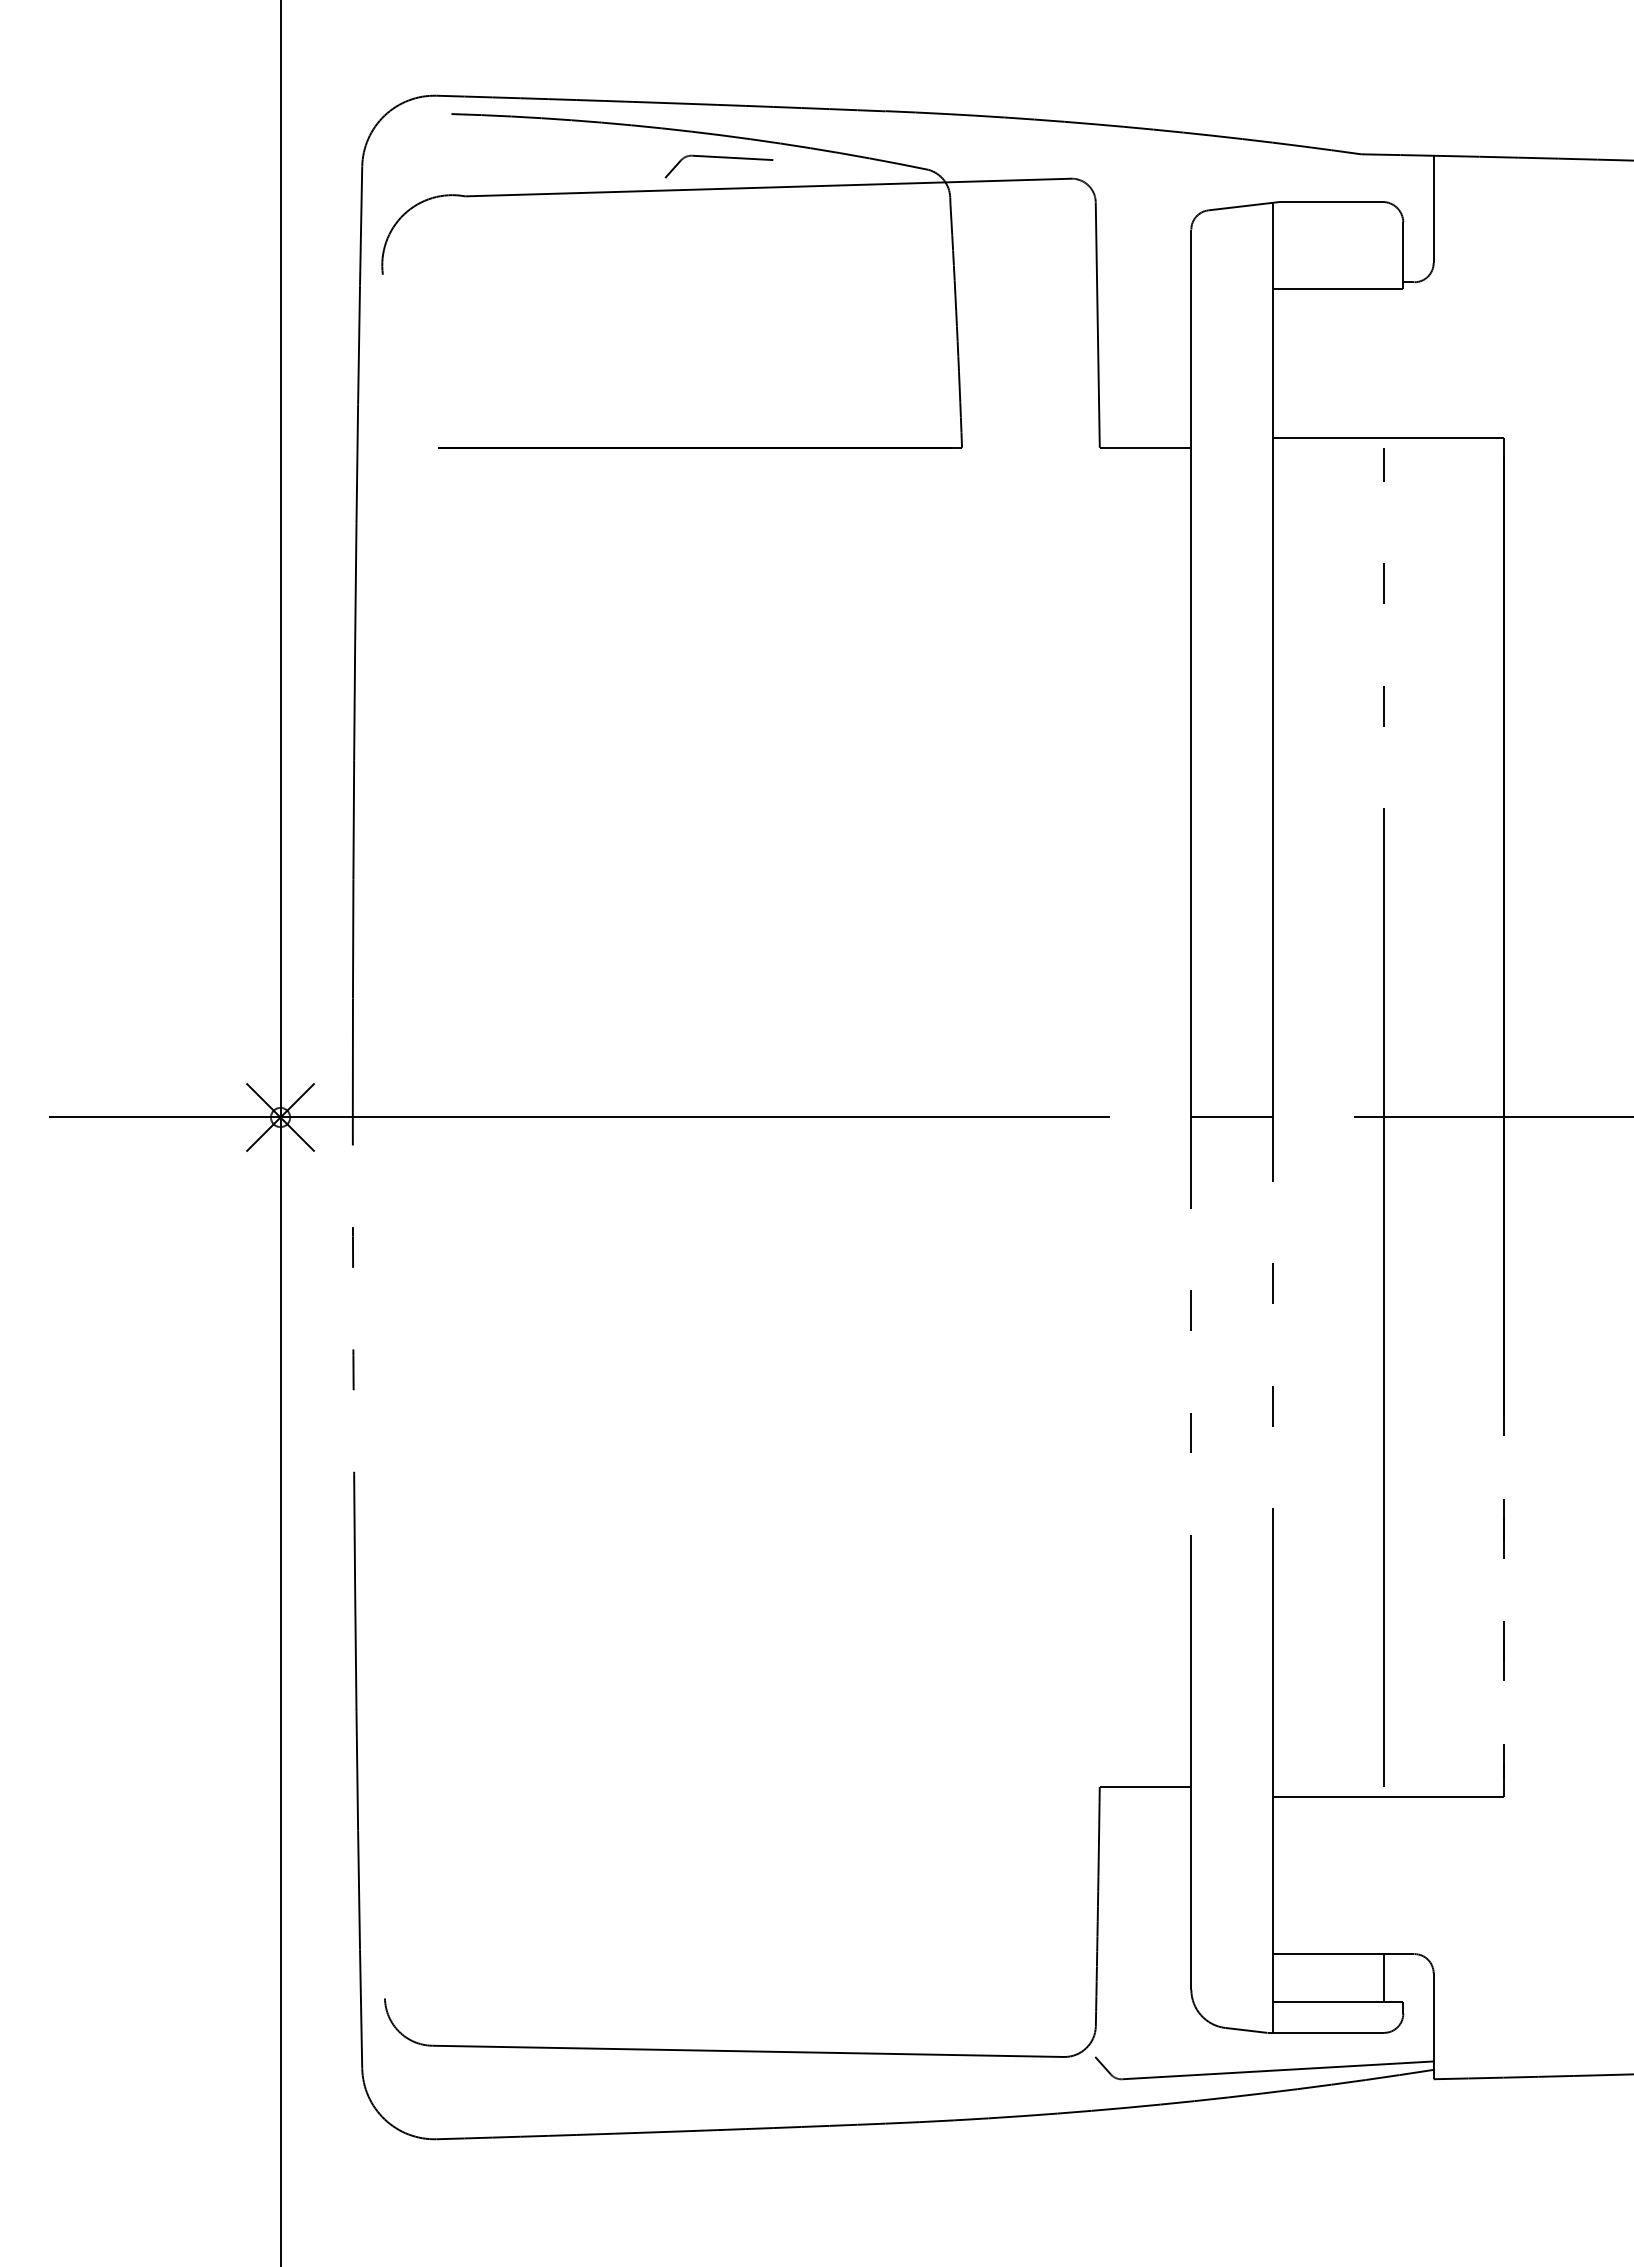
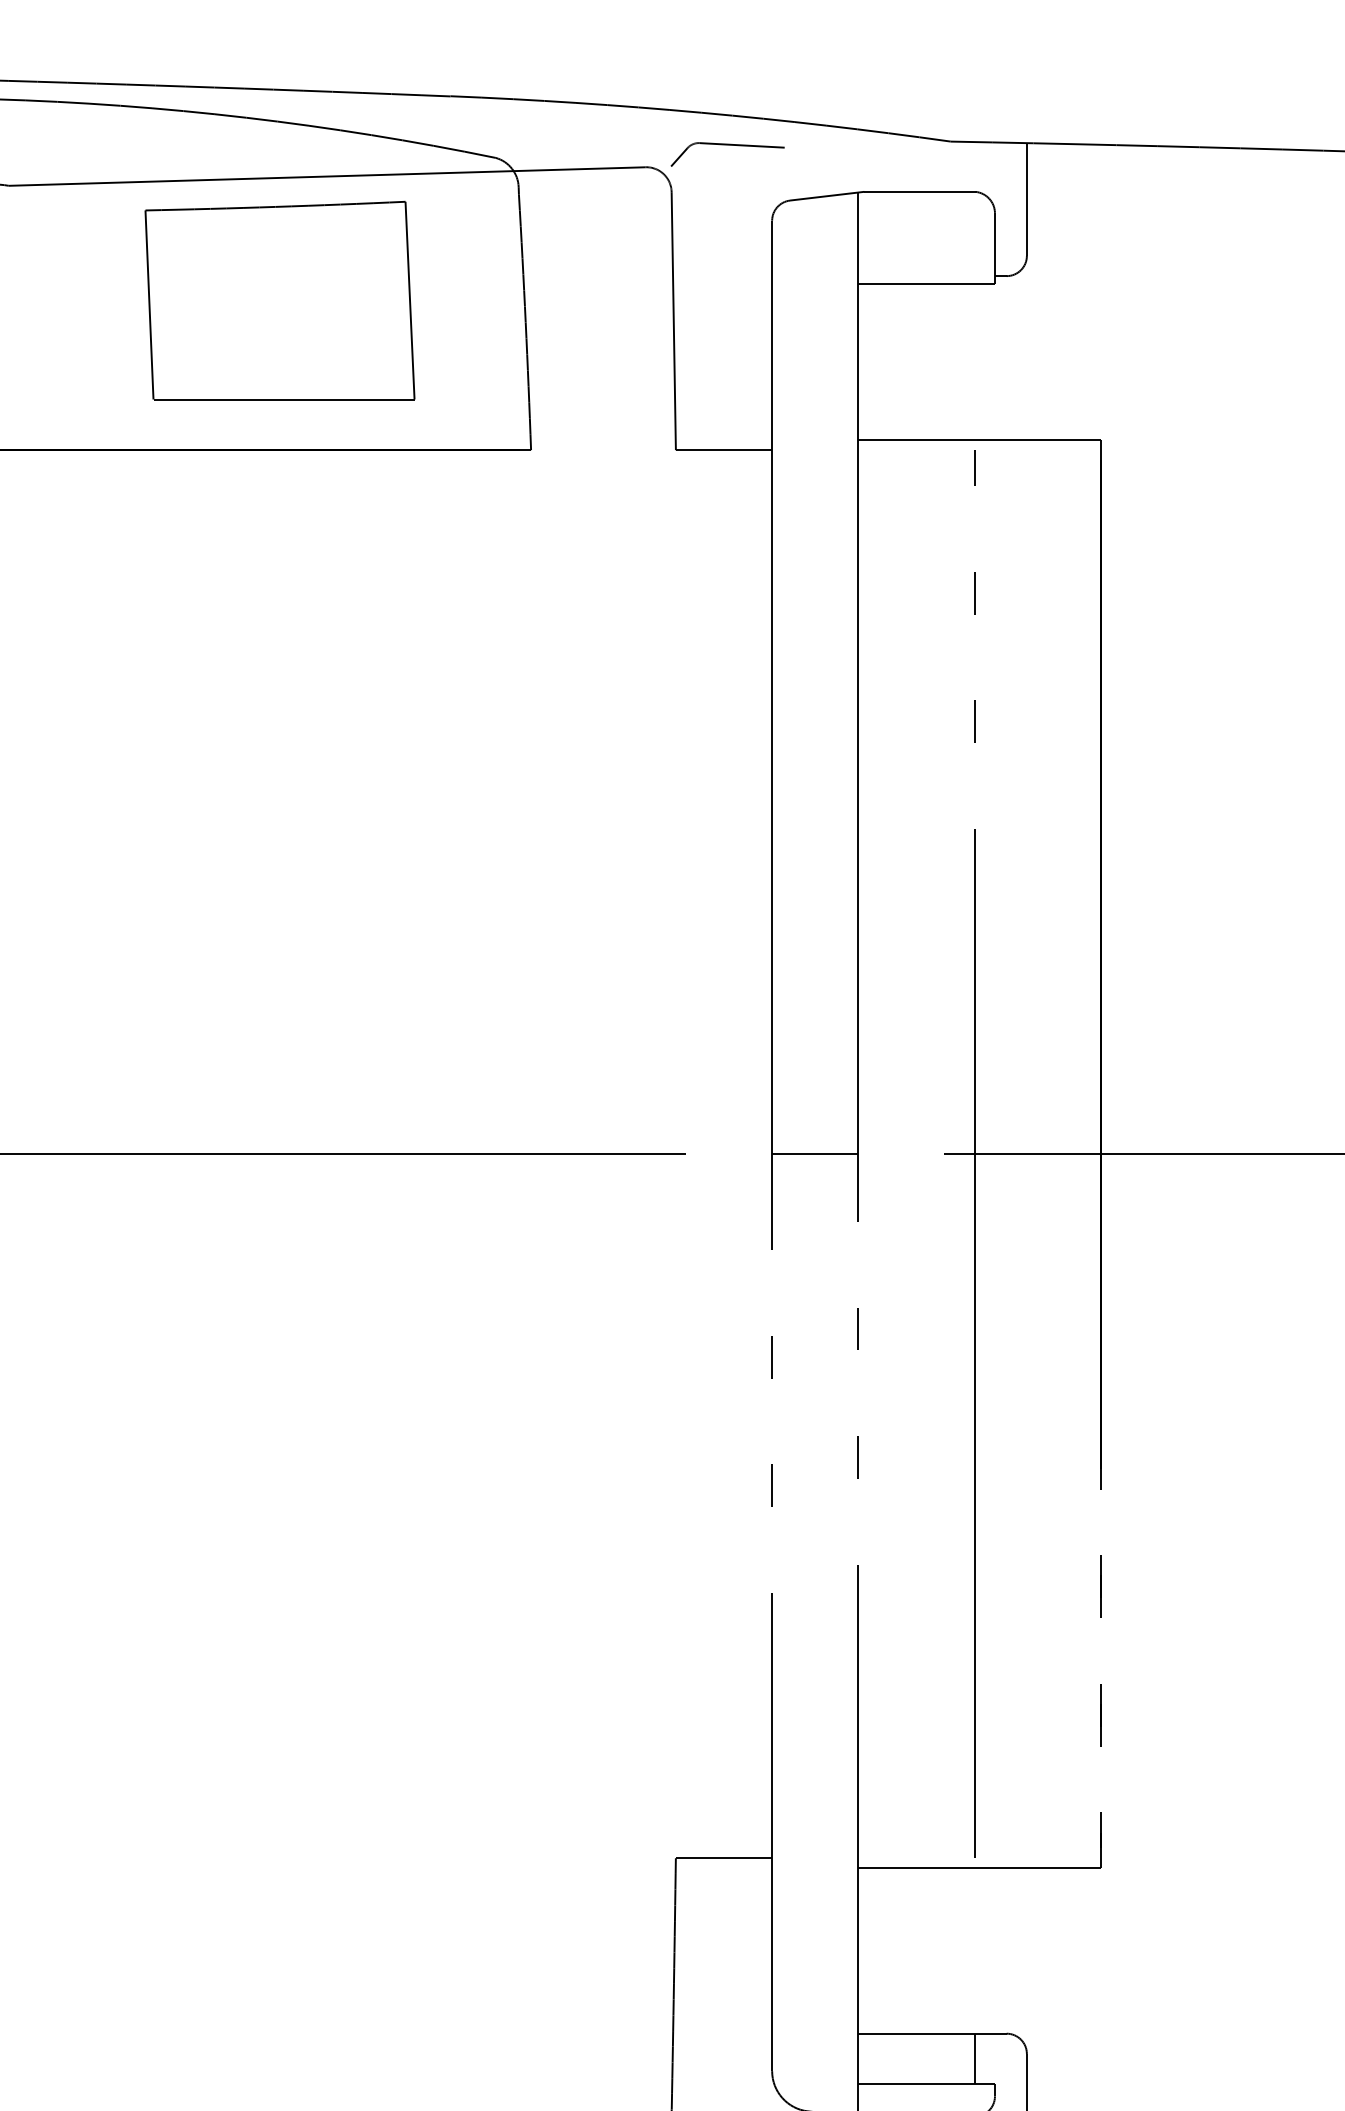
part: (719, 158) -> (728, 146), moved
part: (722, 305) -> (279, 300), added

